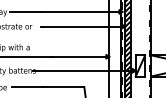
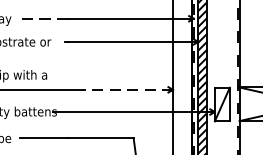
line: (25, 11) -> (40, 18), solid -> dashed
line: (80, 56) -> (127, 89), solid -> dashed

